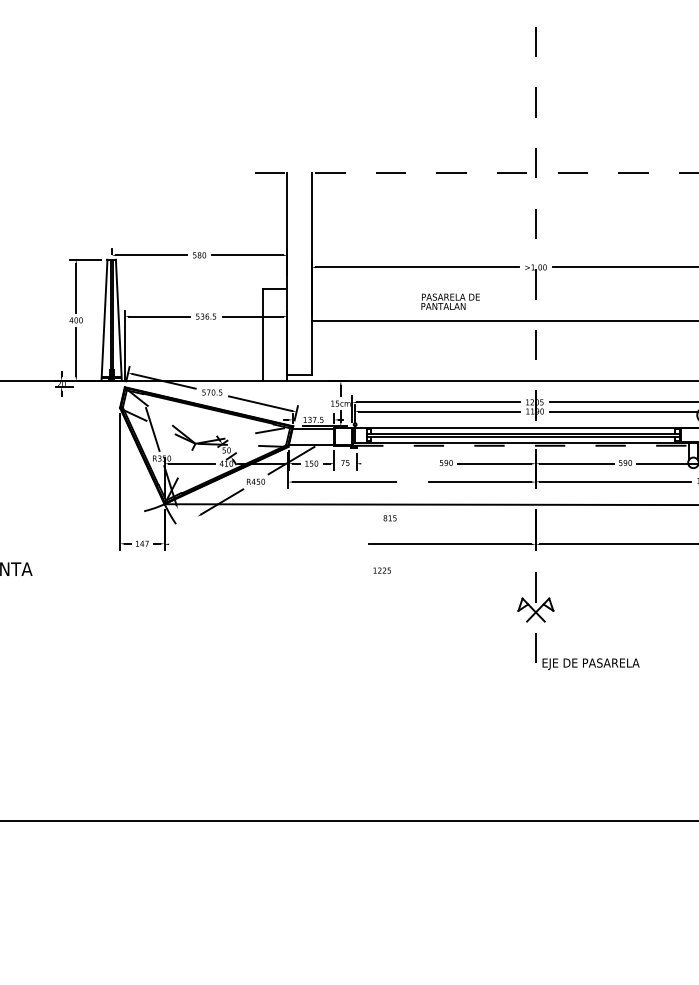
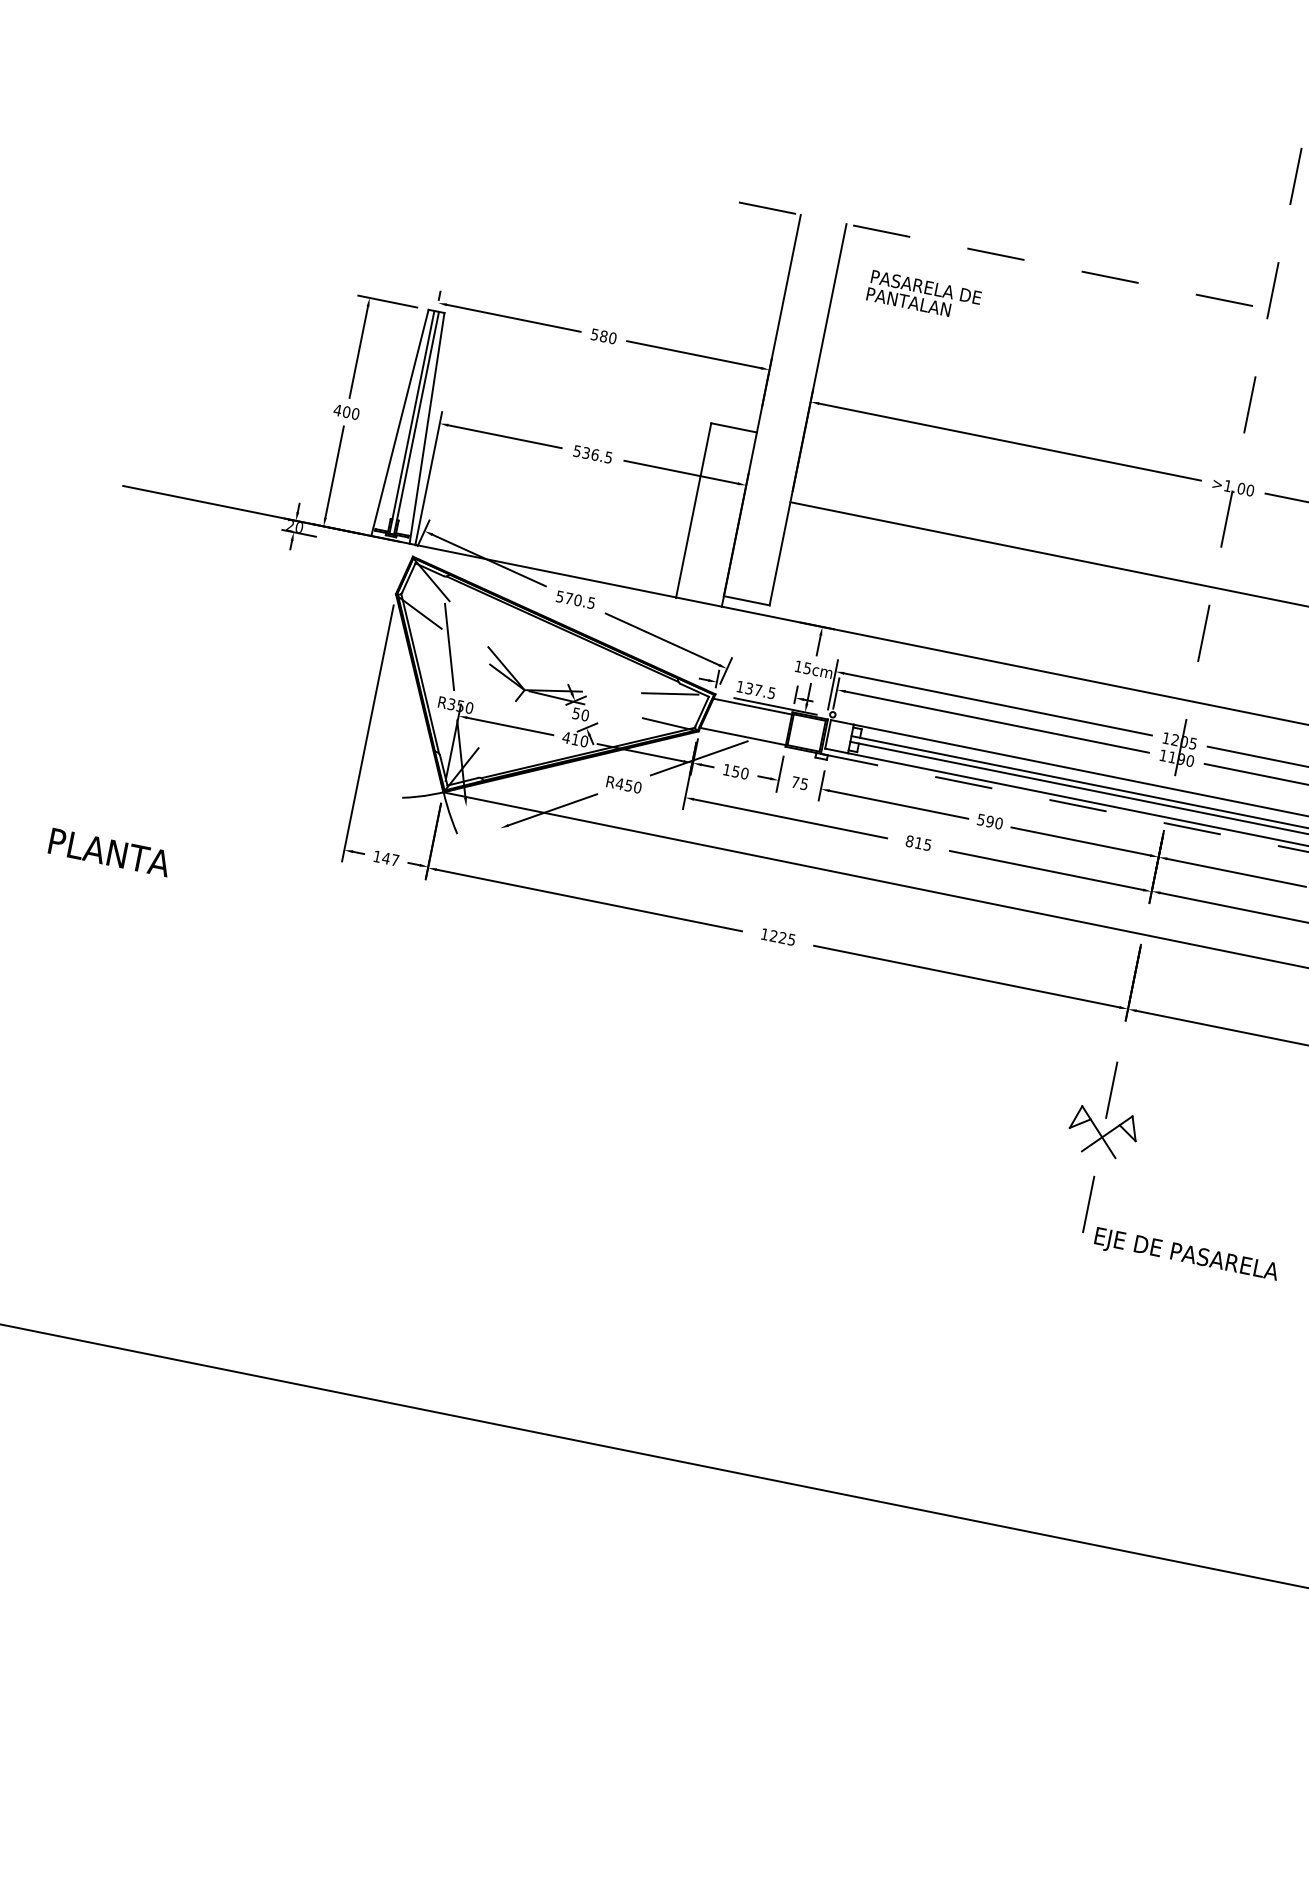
text: (450, 301) -> (923, 295), moved
line: (397, 463) -> (897, 804), added
text: (389, 518) -> (917, 843), moved
line: (250, 544) -> (589, 900), added
text: (381, 570) -> (776, 936), moved

